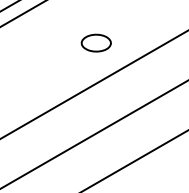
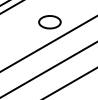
part: (95, 43) -> (49, 22), size x1.43

